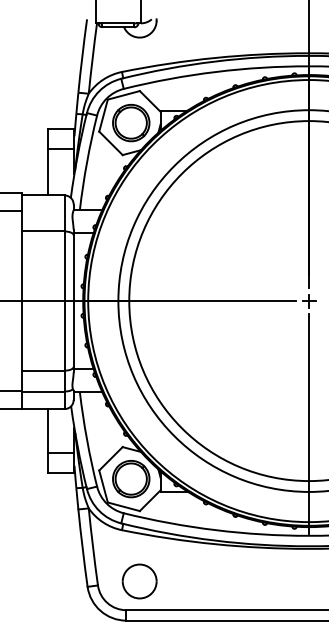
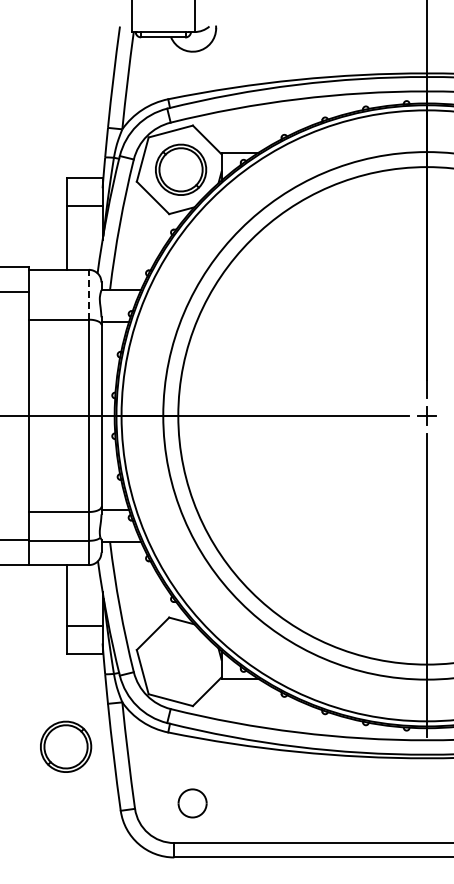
line: (64, 213) -> (88, 294), solid -> dashed
part: (131, 478) -> (66, 746), moved
part: (139, 581) -> (192, 803), size x0.6

